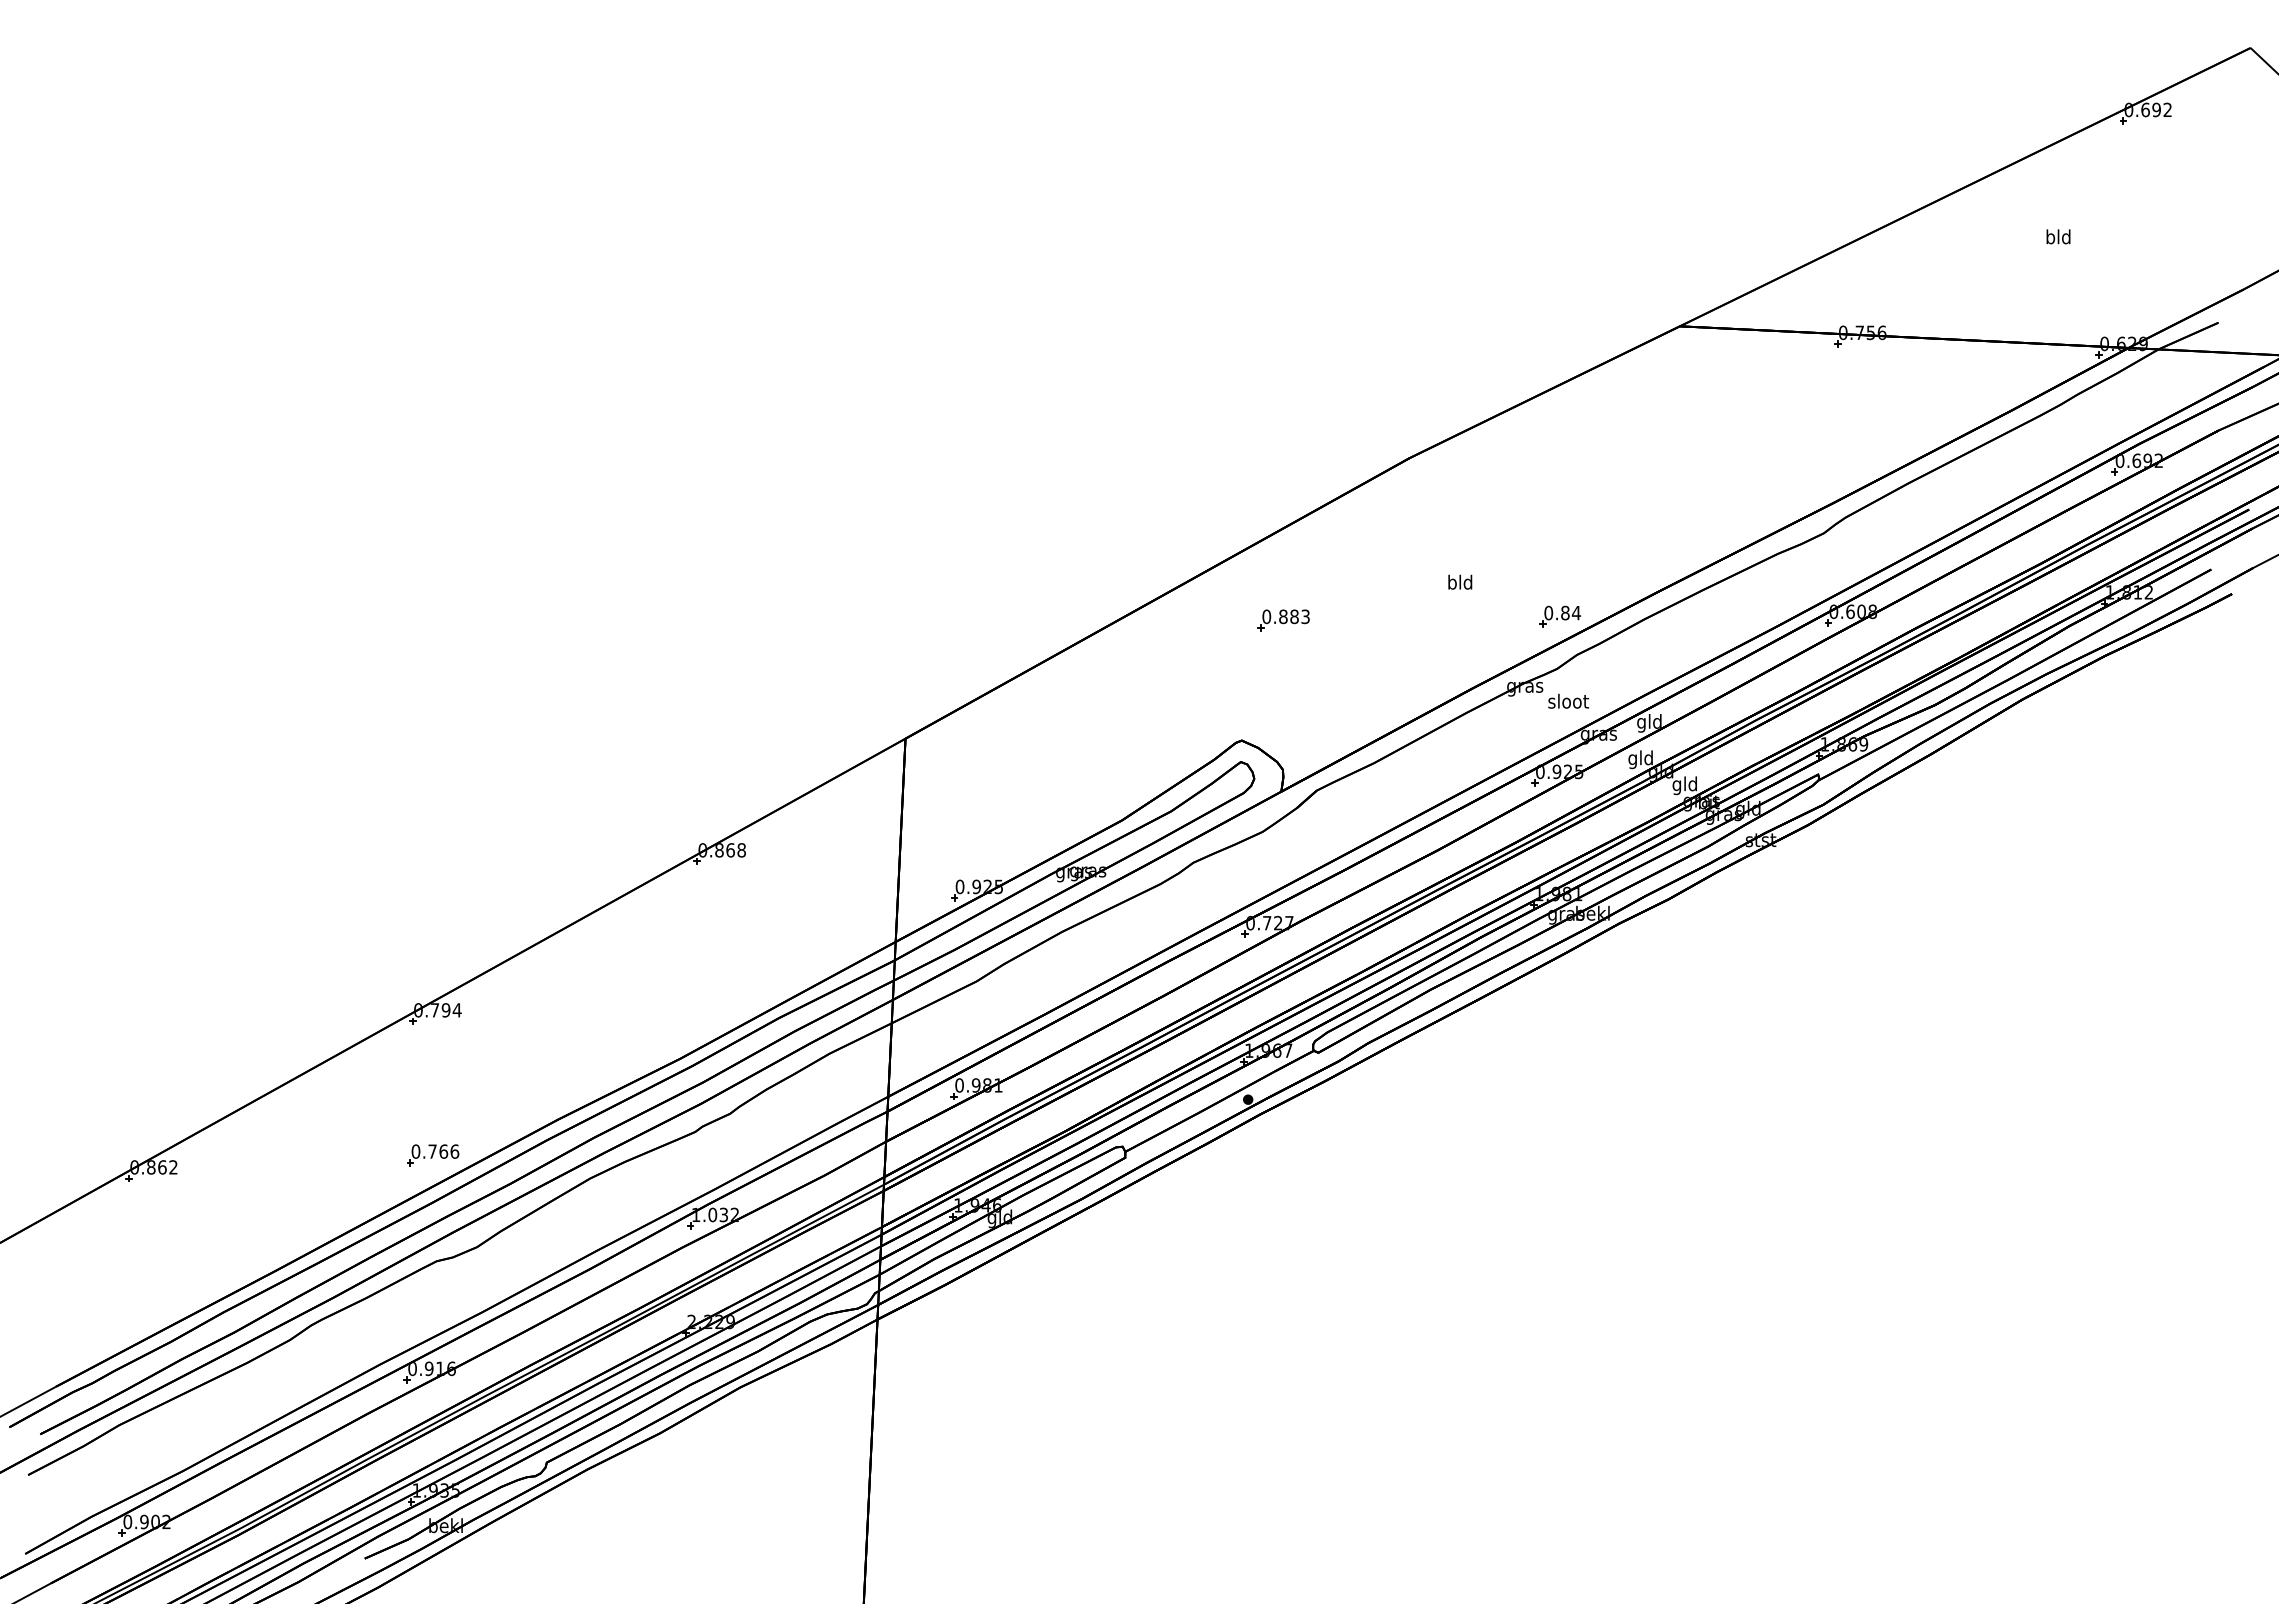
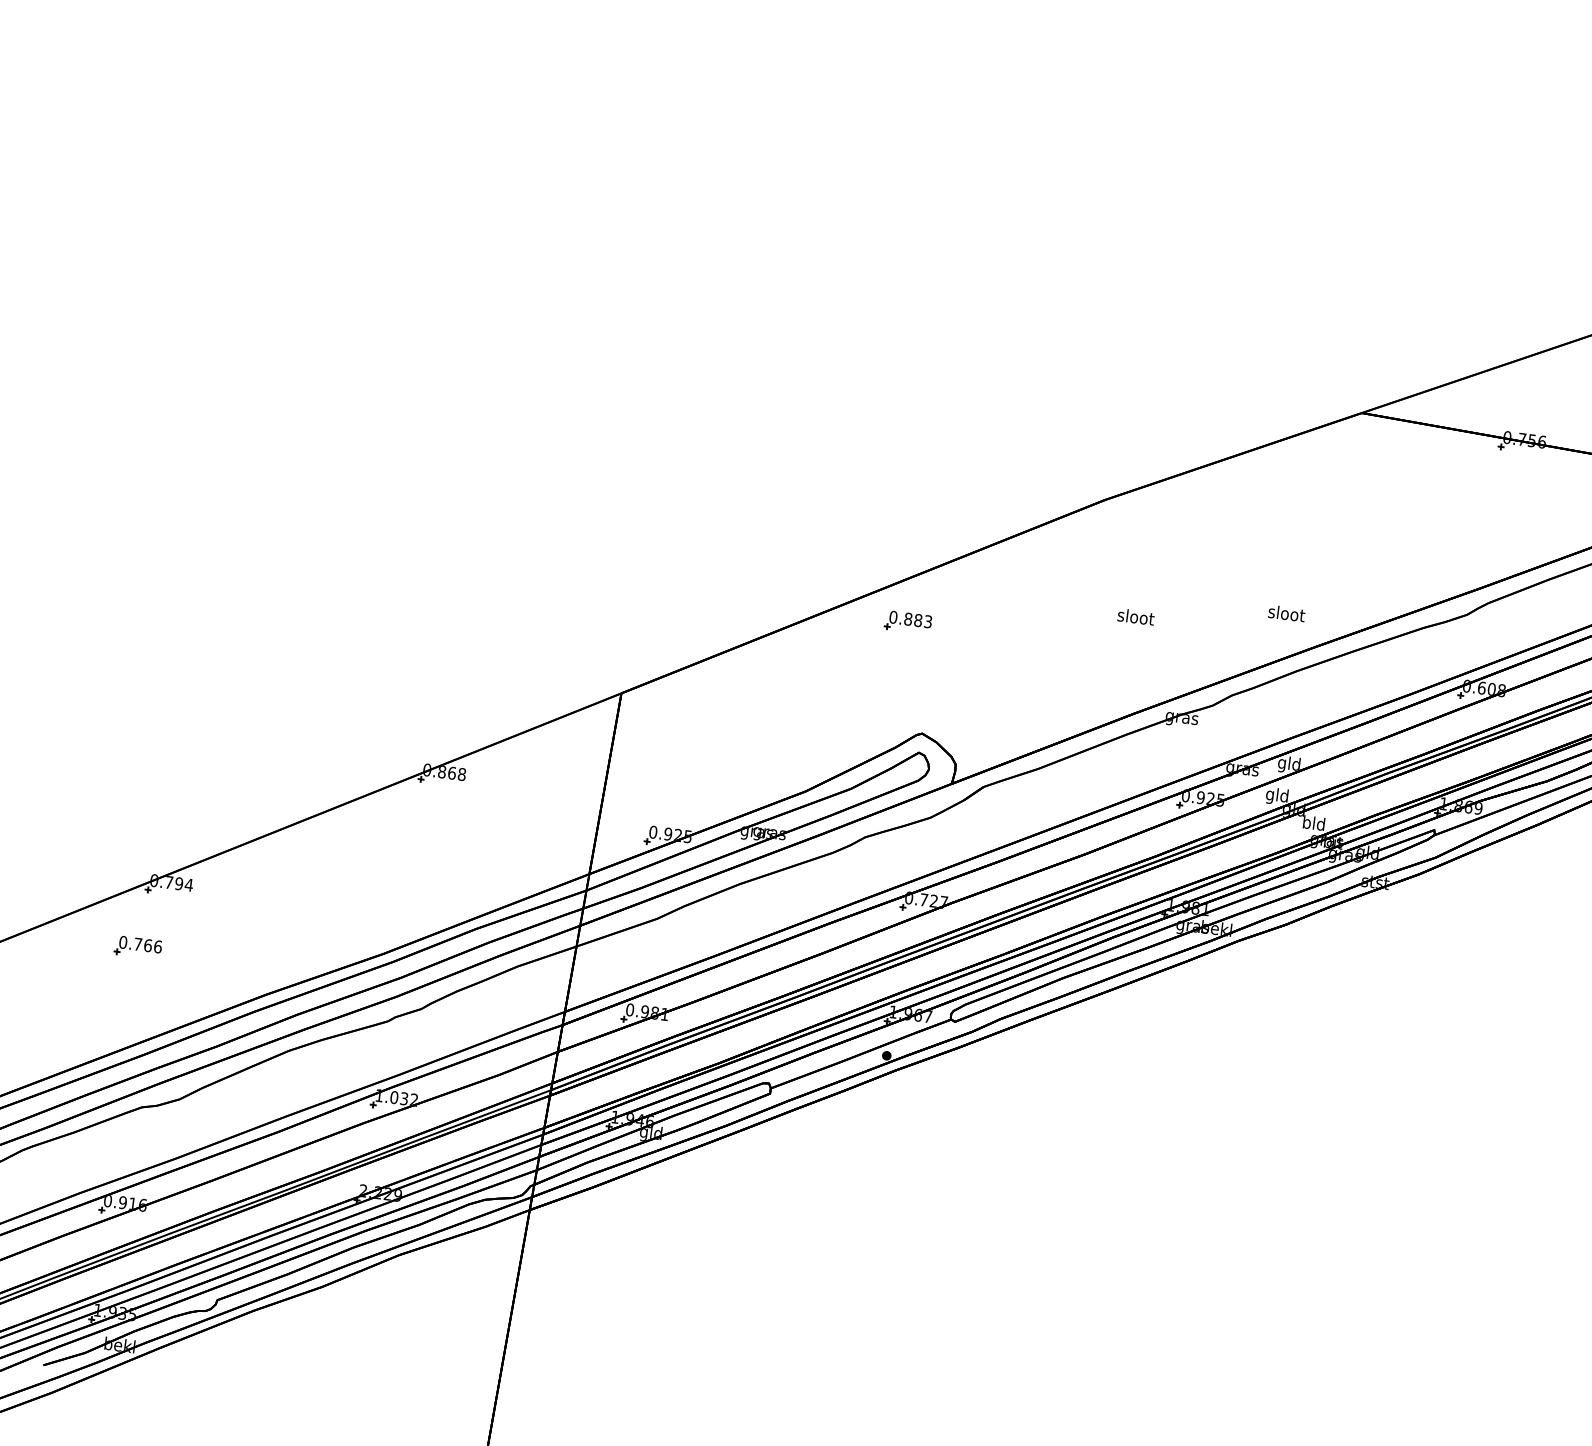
text: (1460, 581) -> (1136, 616), bld -> sloot
part: (1559, 616) -> (1220, 658), removed
part: (1283, 620) -> (908, 622), moved
text: (1568, 700) -> (1286, 612), moved
text: (1676, 785) -> (1306, 823), gld -> bld
part: (433, 1155) -> (138, 947), moved

